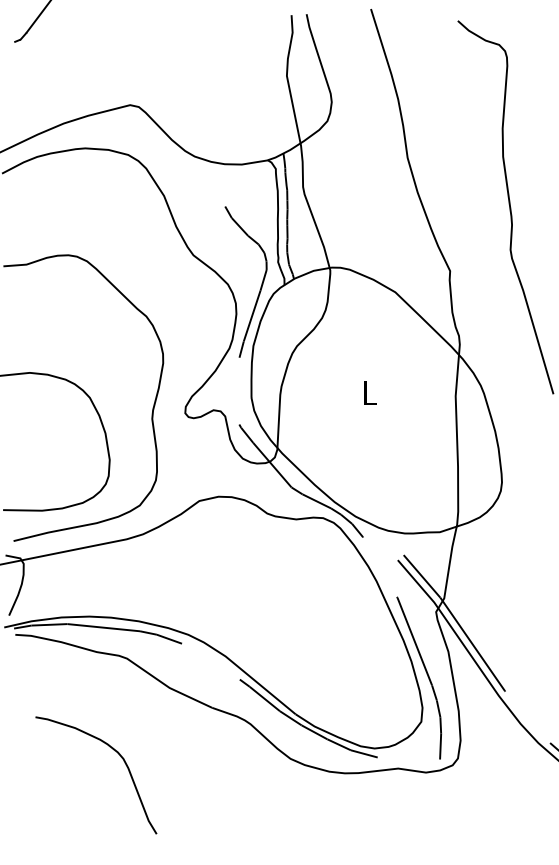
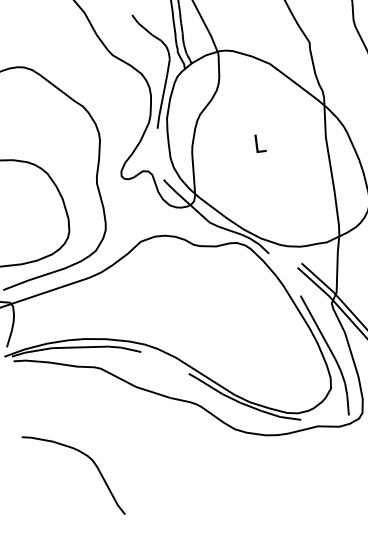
curve: (113, 750) -> (84, 455), moved

